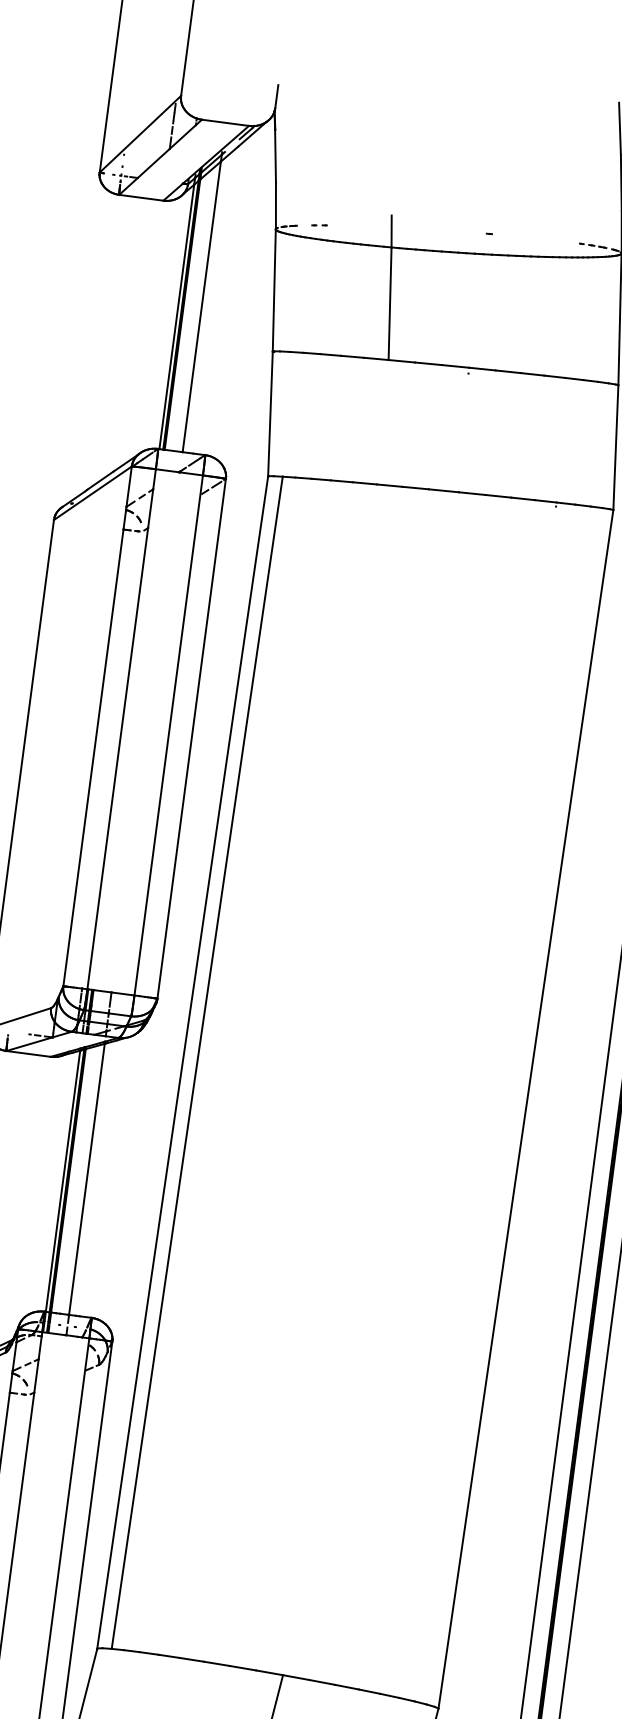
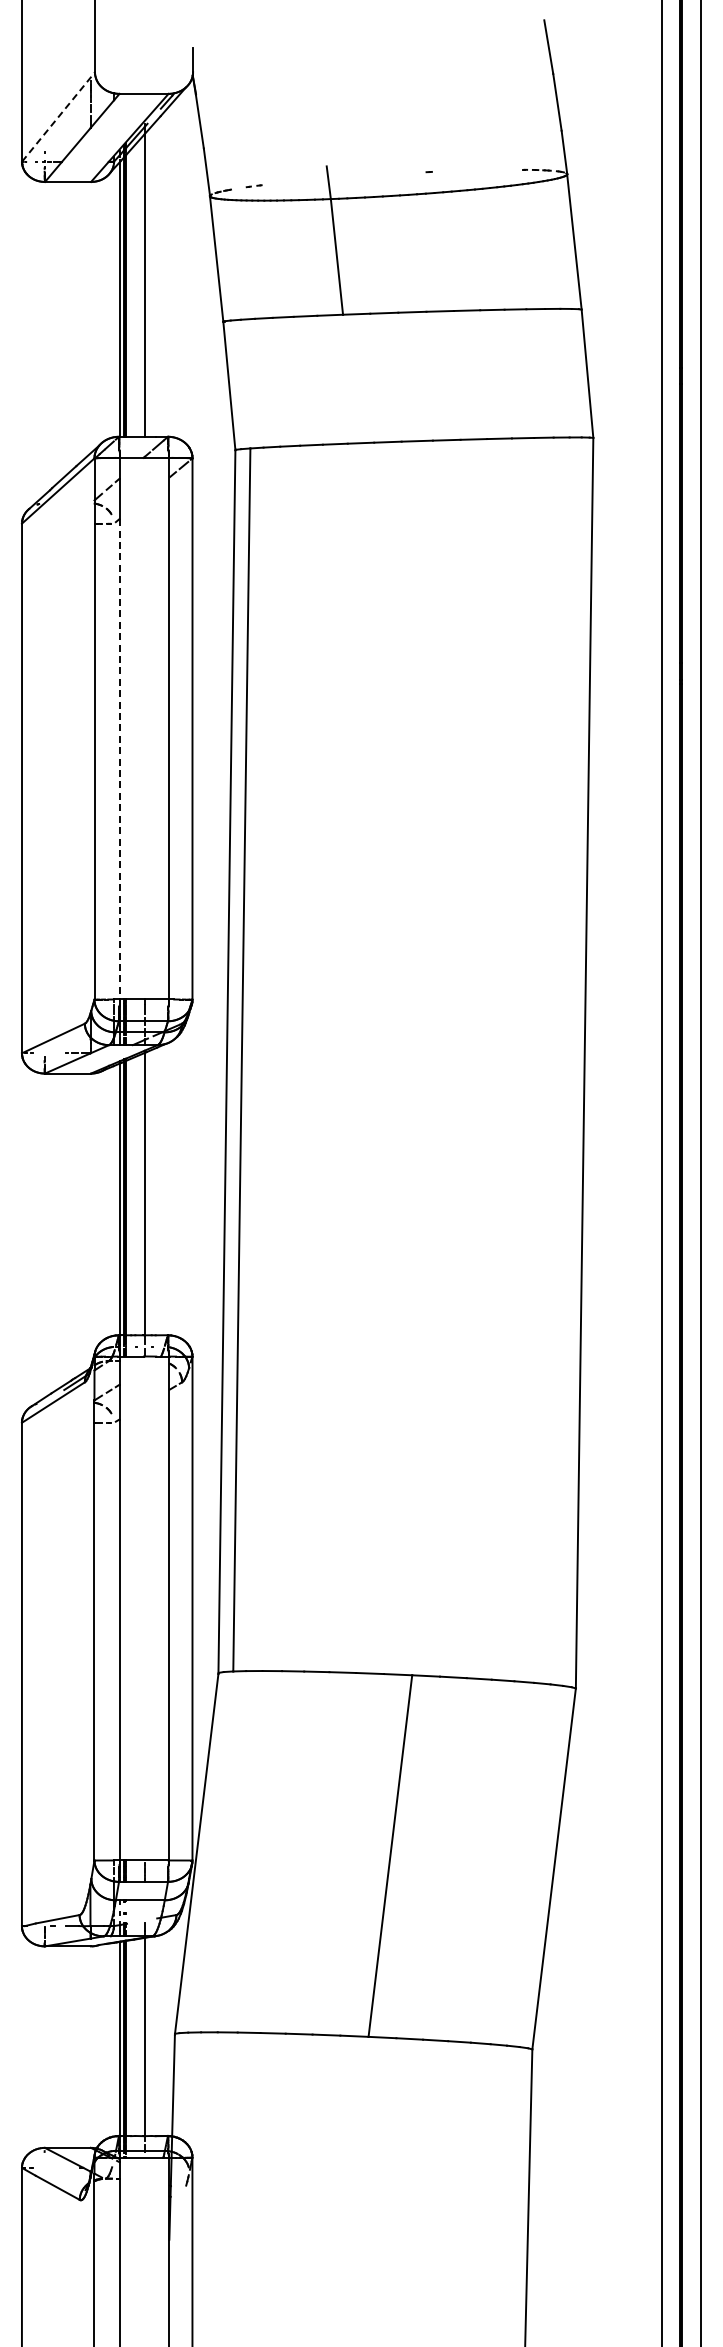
line: (140, 134) -> (58, 117), solid -> dashed
line: (117, 758) -> (119, 759), solid -> dashed

